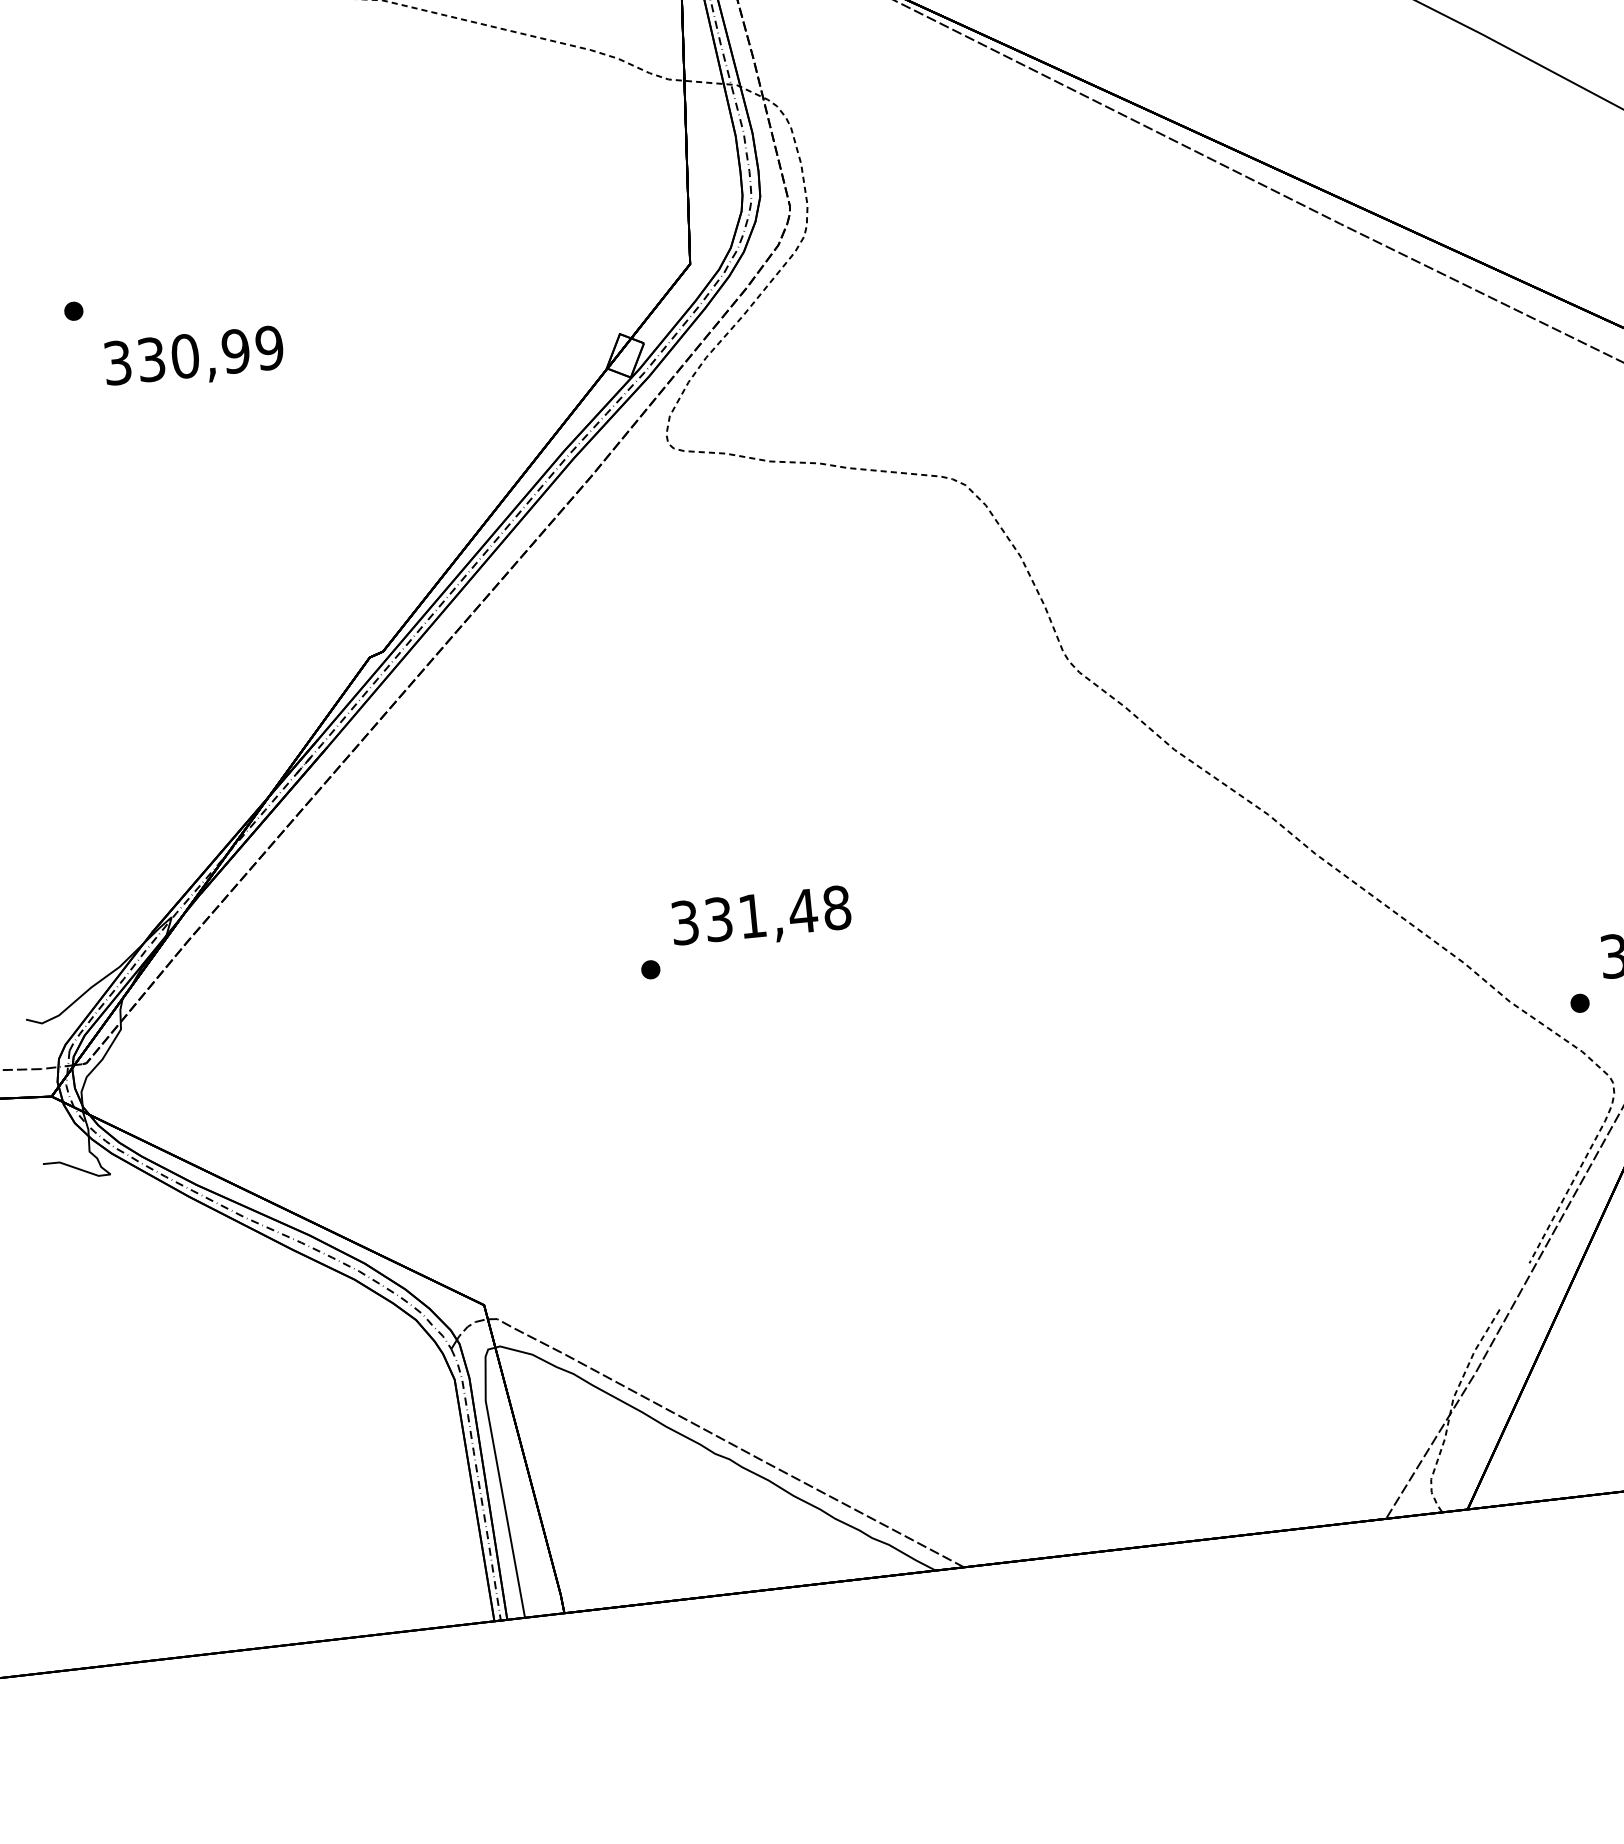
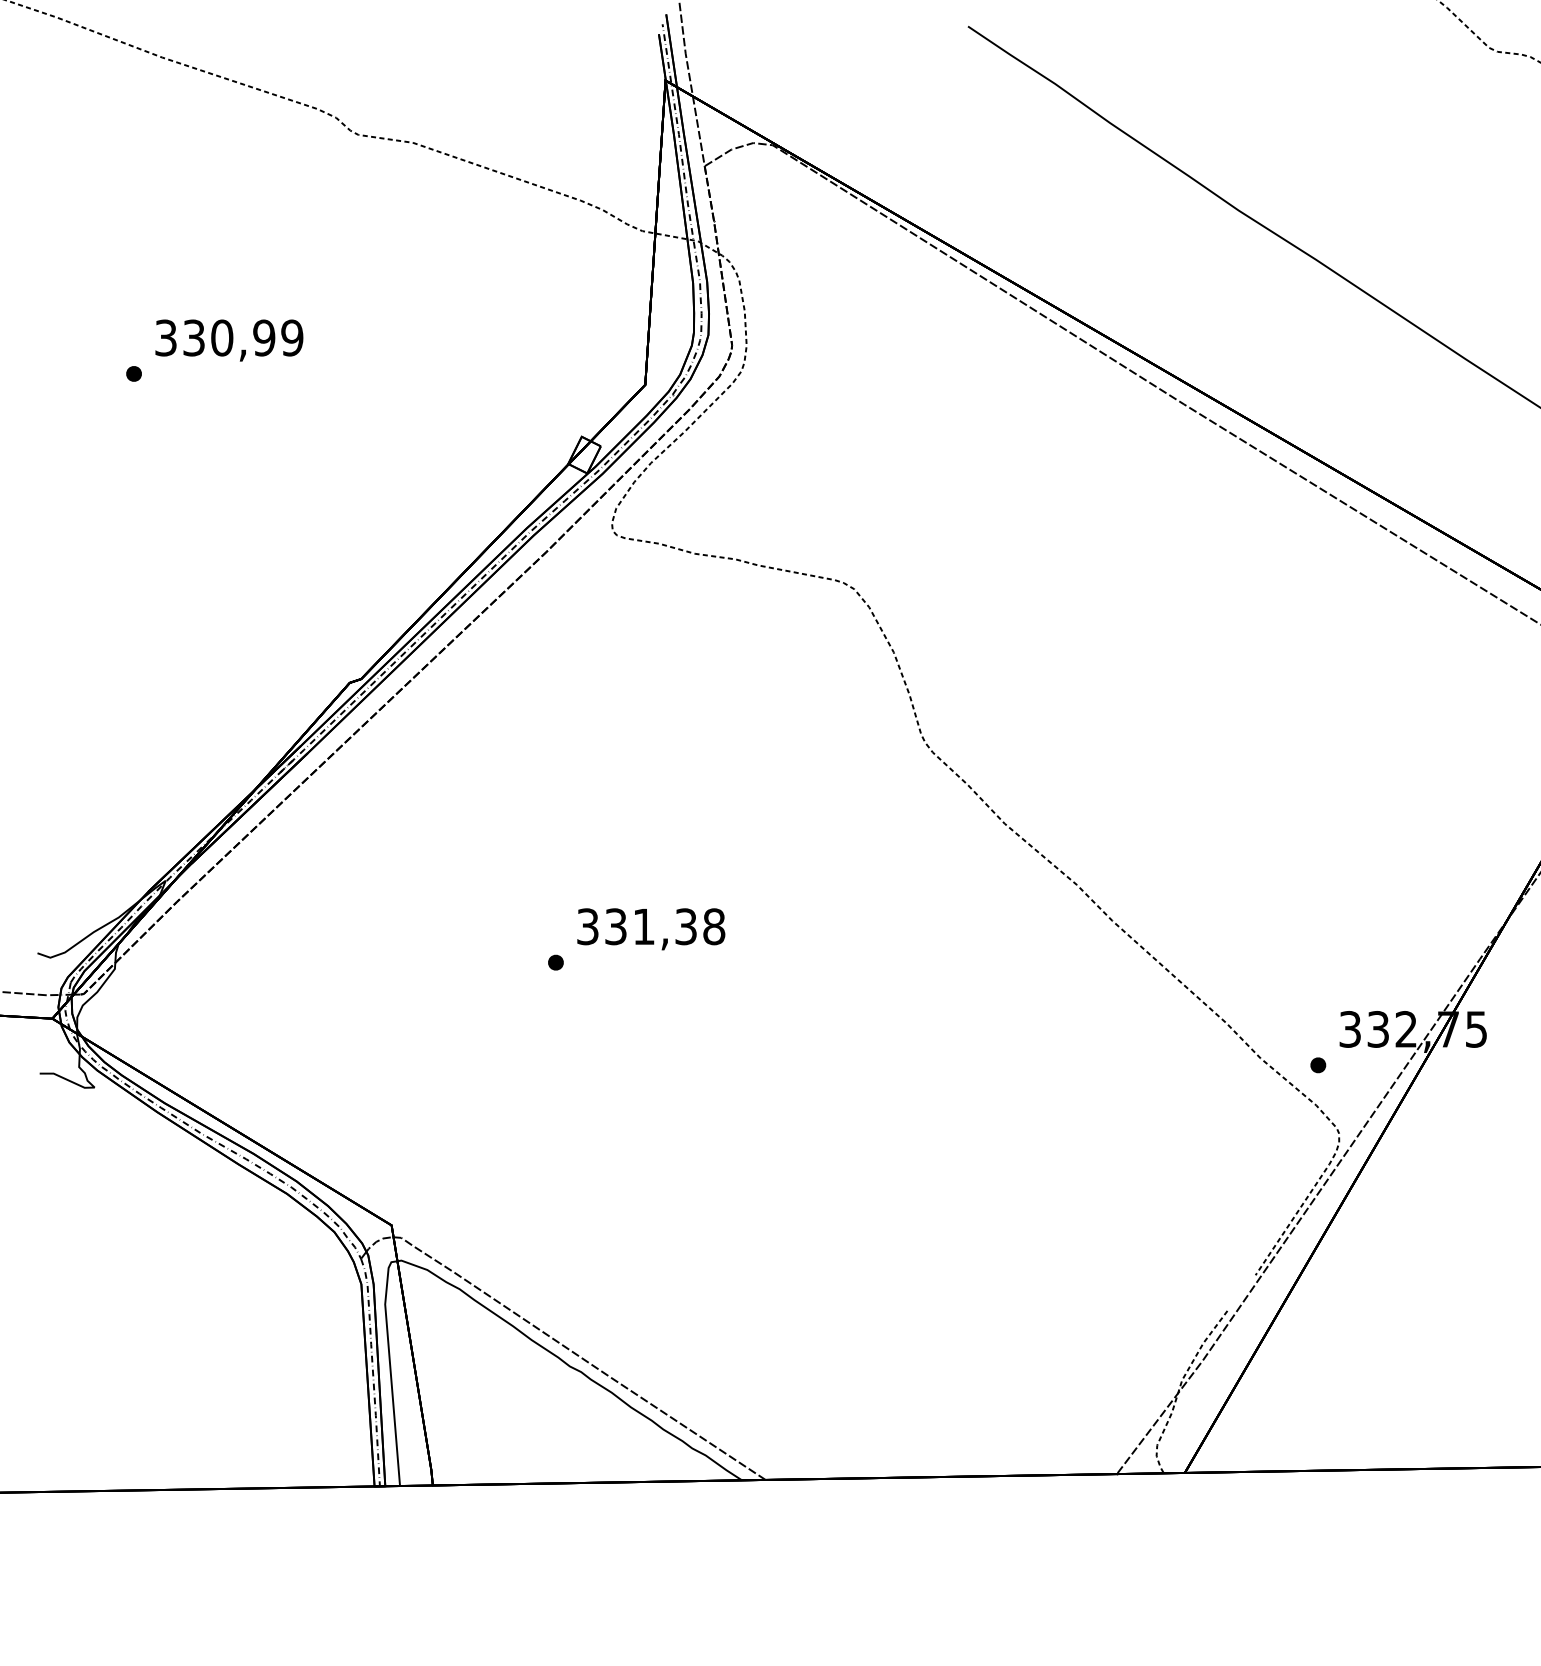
text: (194, 358) -> (229, 340), moved
text: (802, 910) -> (685, 926), 331,48 -> 331,38

